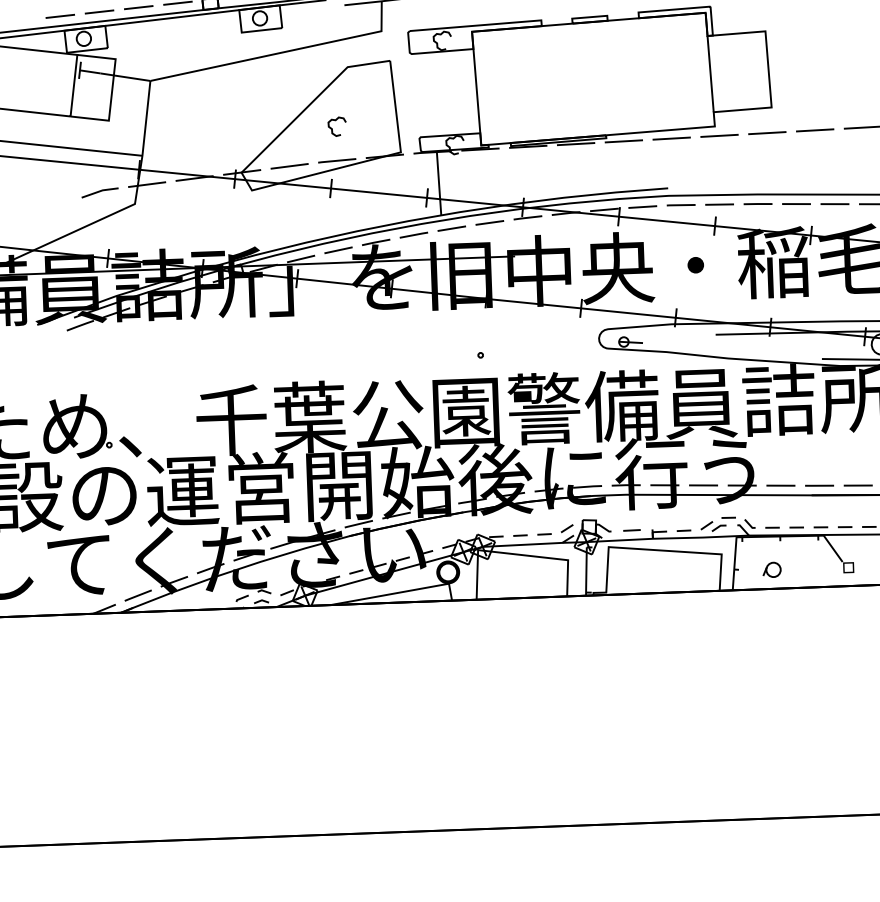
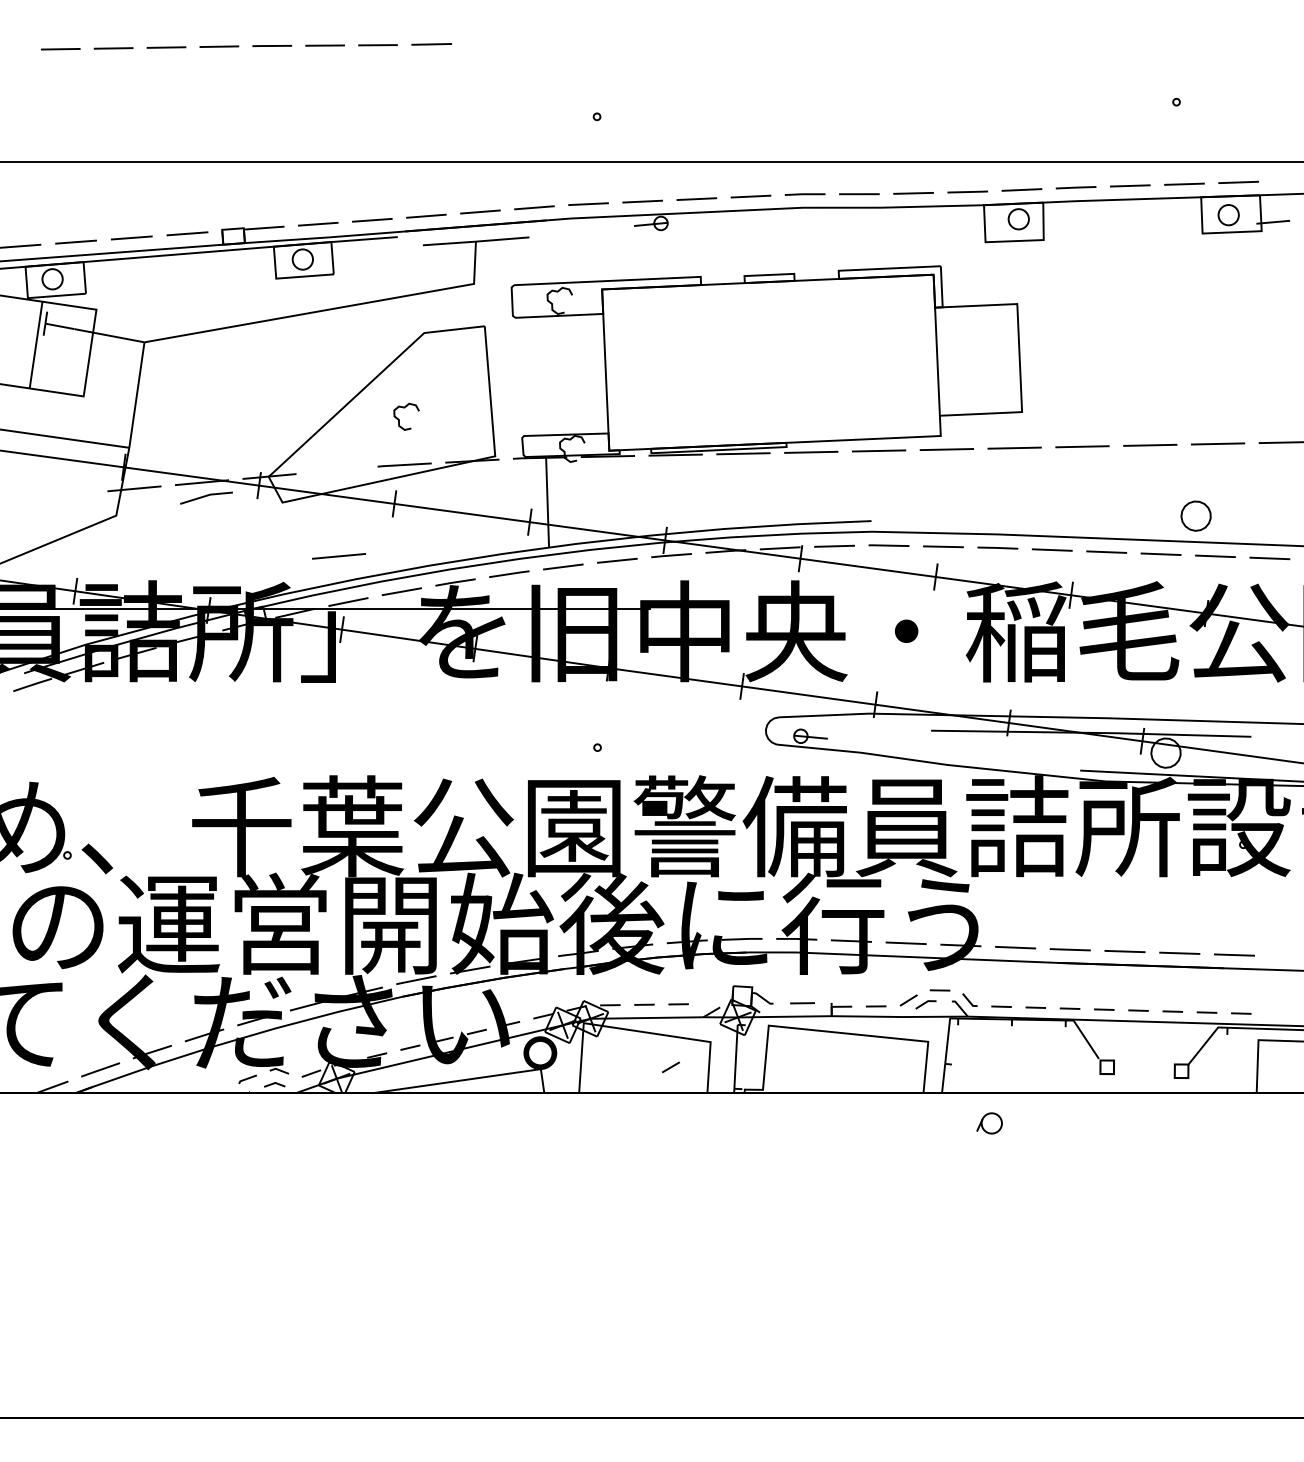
line: (289, 166) -> (339, 556), moved
line: (100, 191) -> (206, 496), moved
line: (566, 528) -> (670, 1067), moved
part: (771, 569) -> (989, 1123), moved

